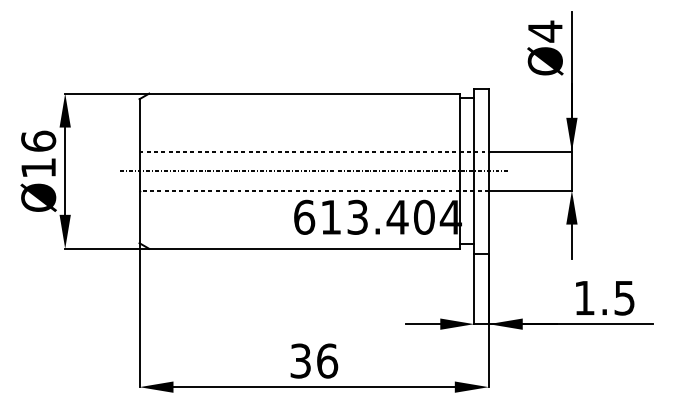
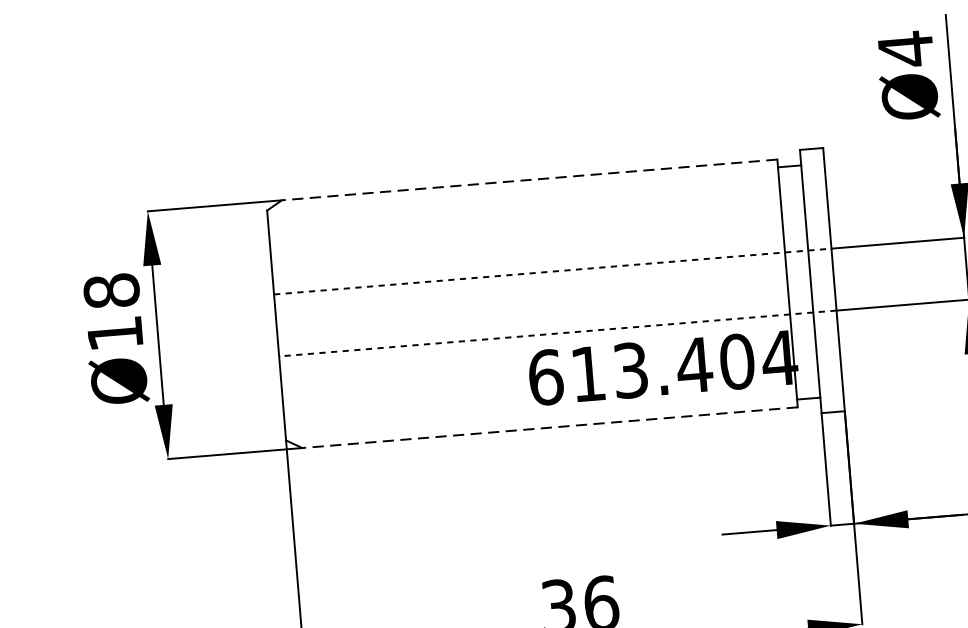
line: (303, 93) -> (528, 179), solid -> dashed
text: (38, 140) -> (111, 289), Ø16 -> Ø18
line: (314, 171) -> (555, 302), removed
line: (303, 248) -> (548, 427), solid -> dashed

